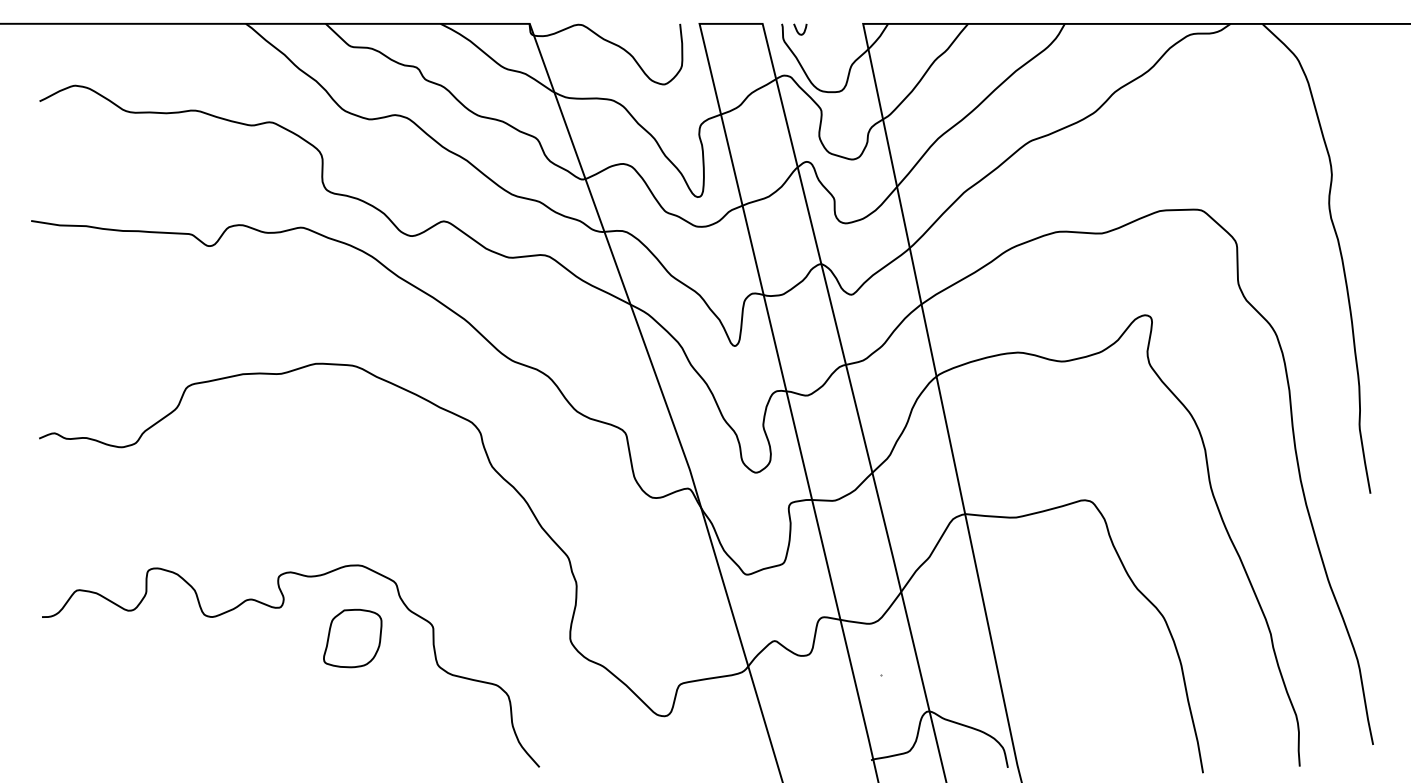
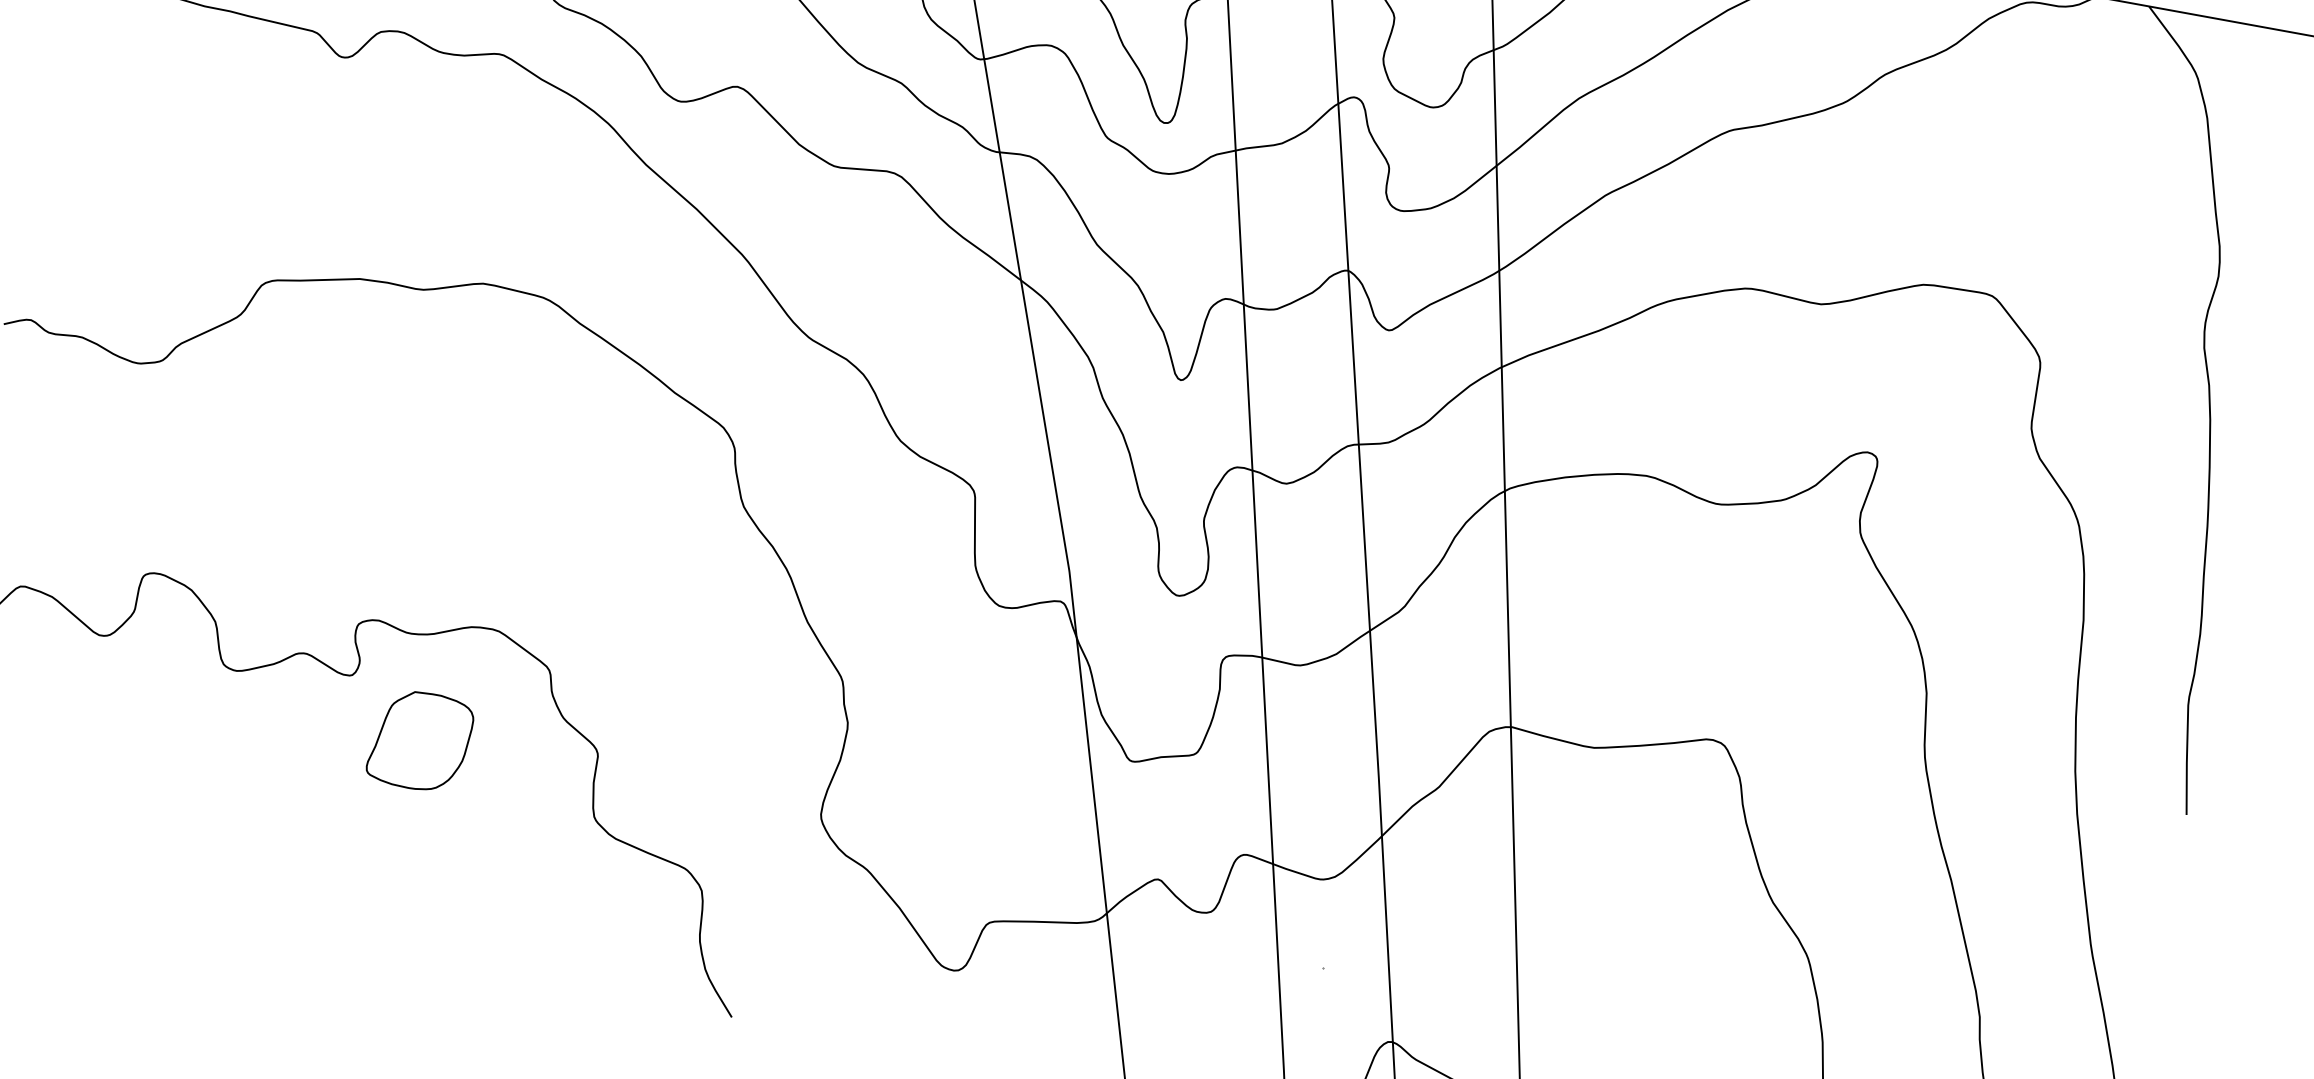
part: (352, 638) -> (420, 740), moved

